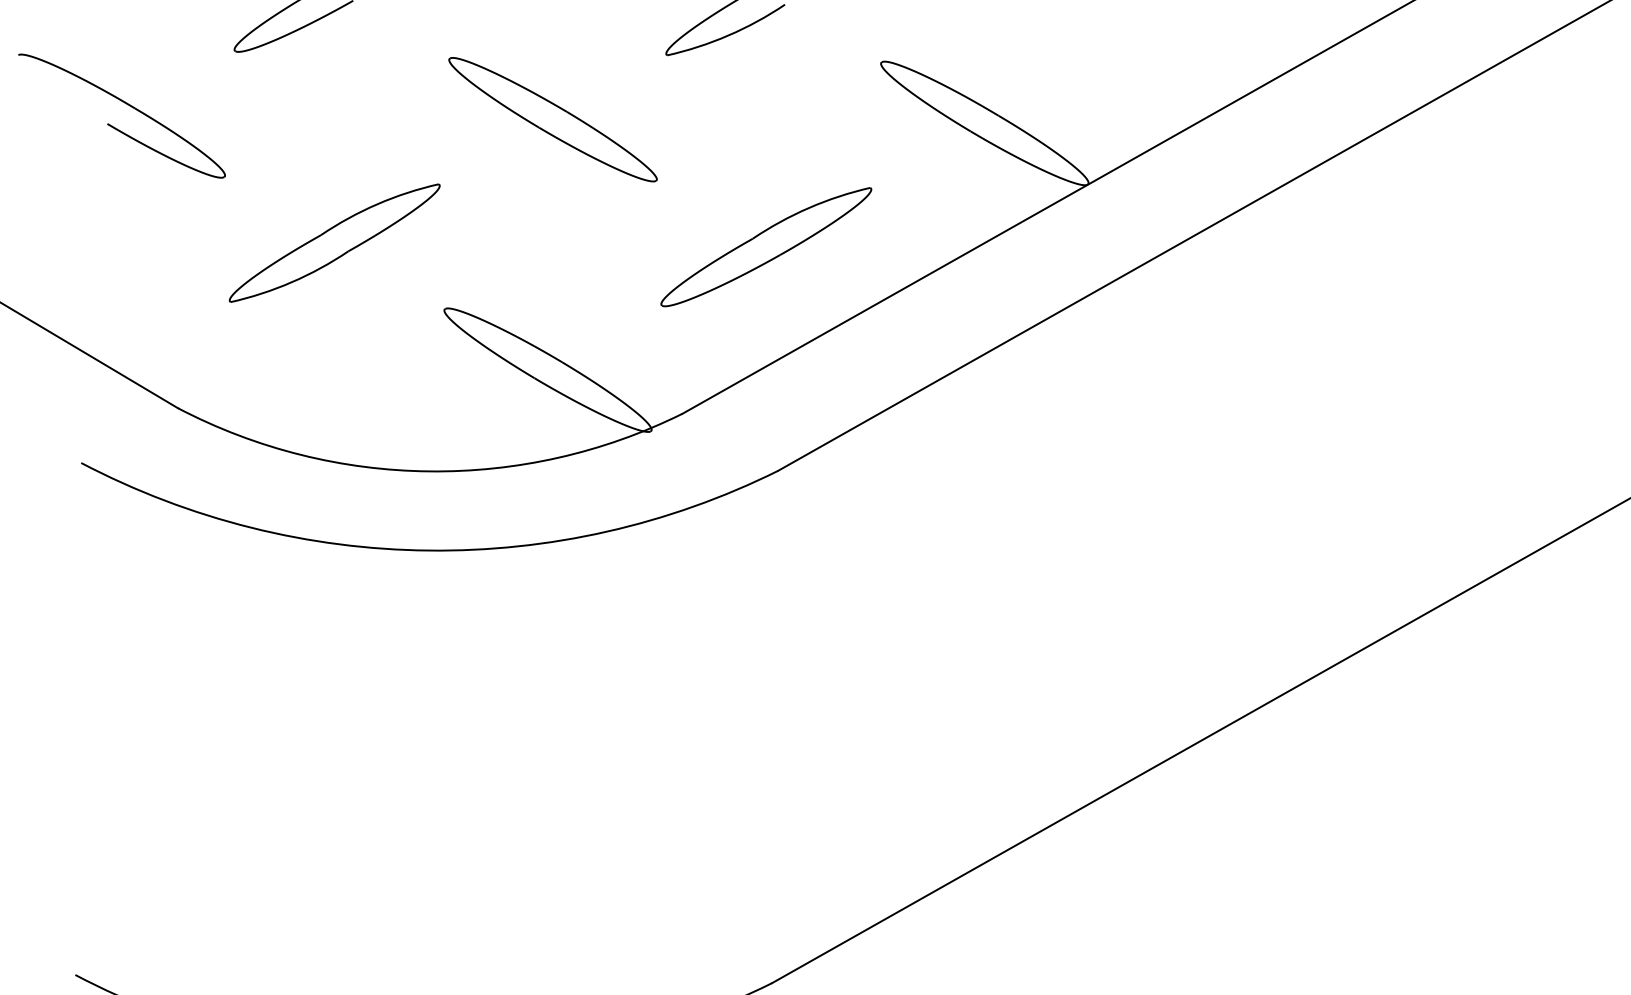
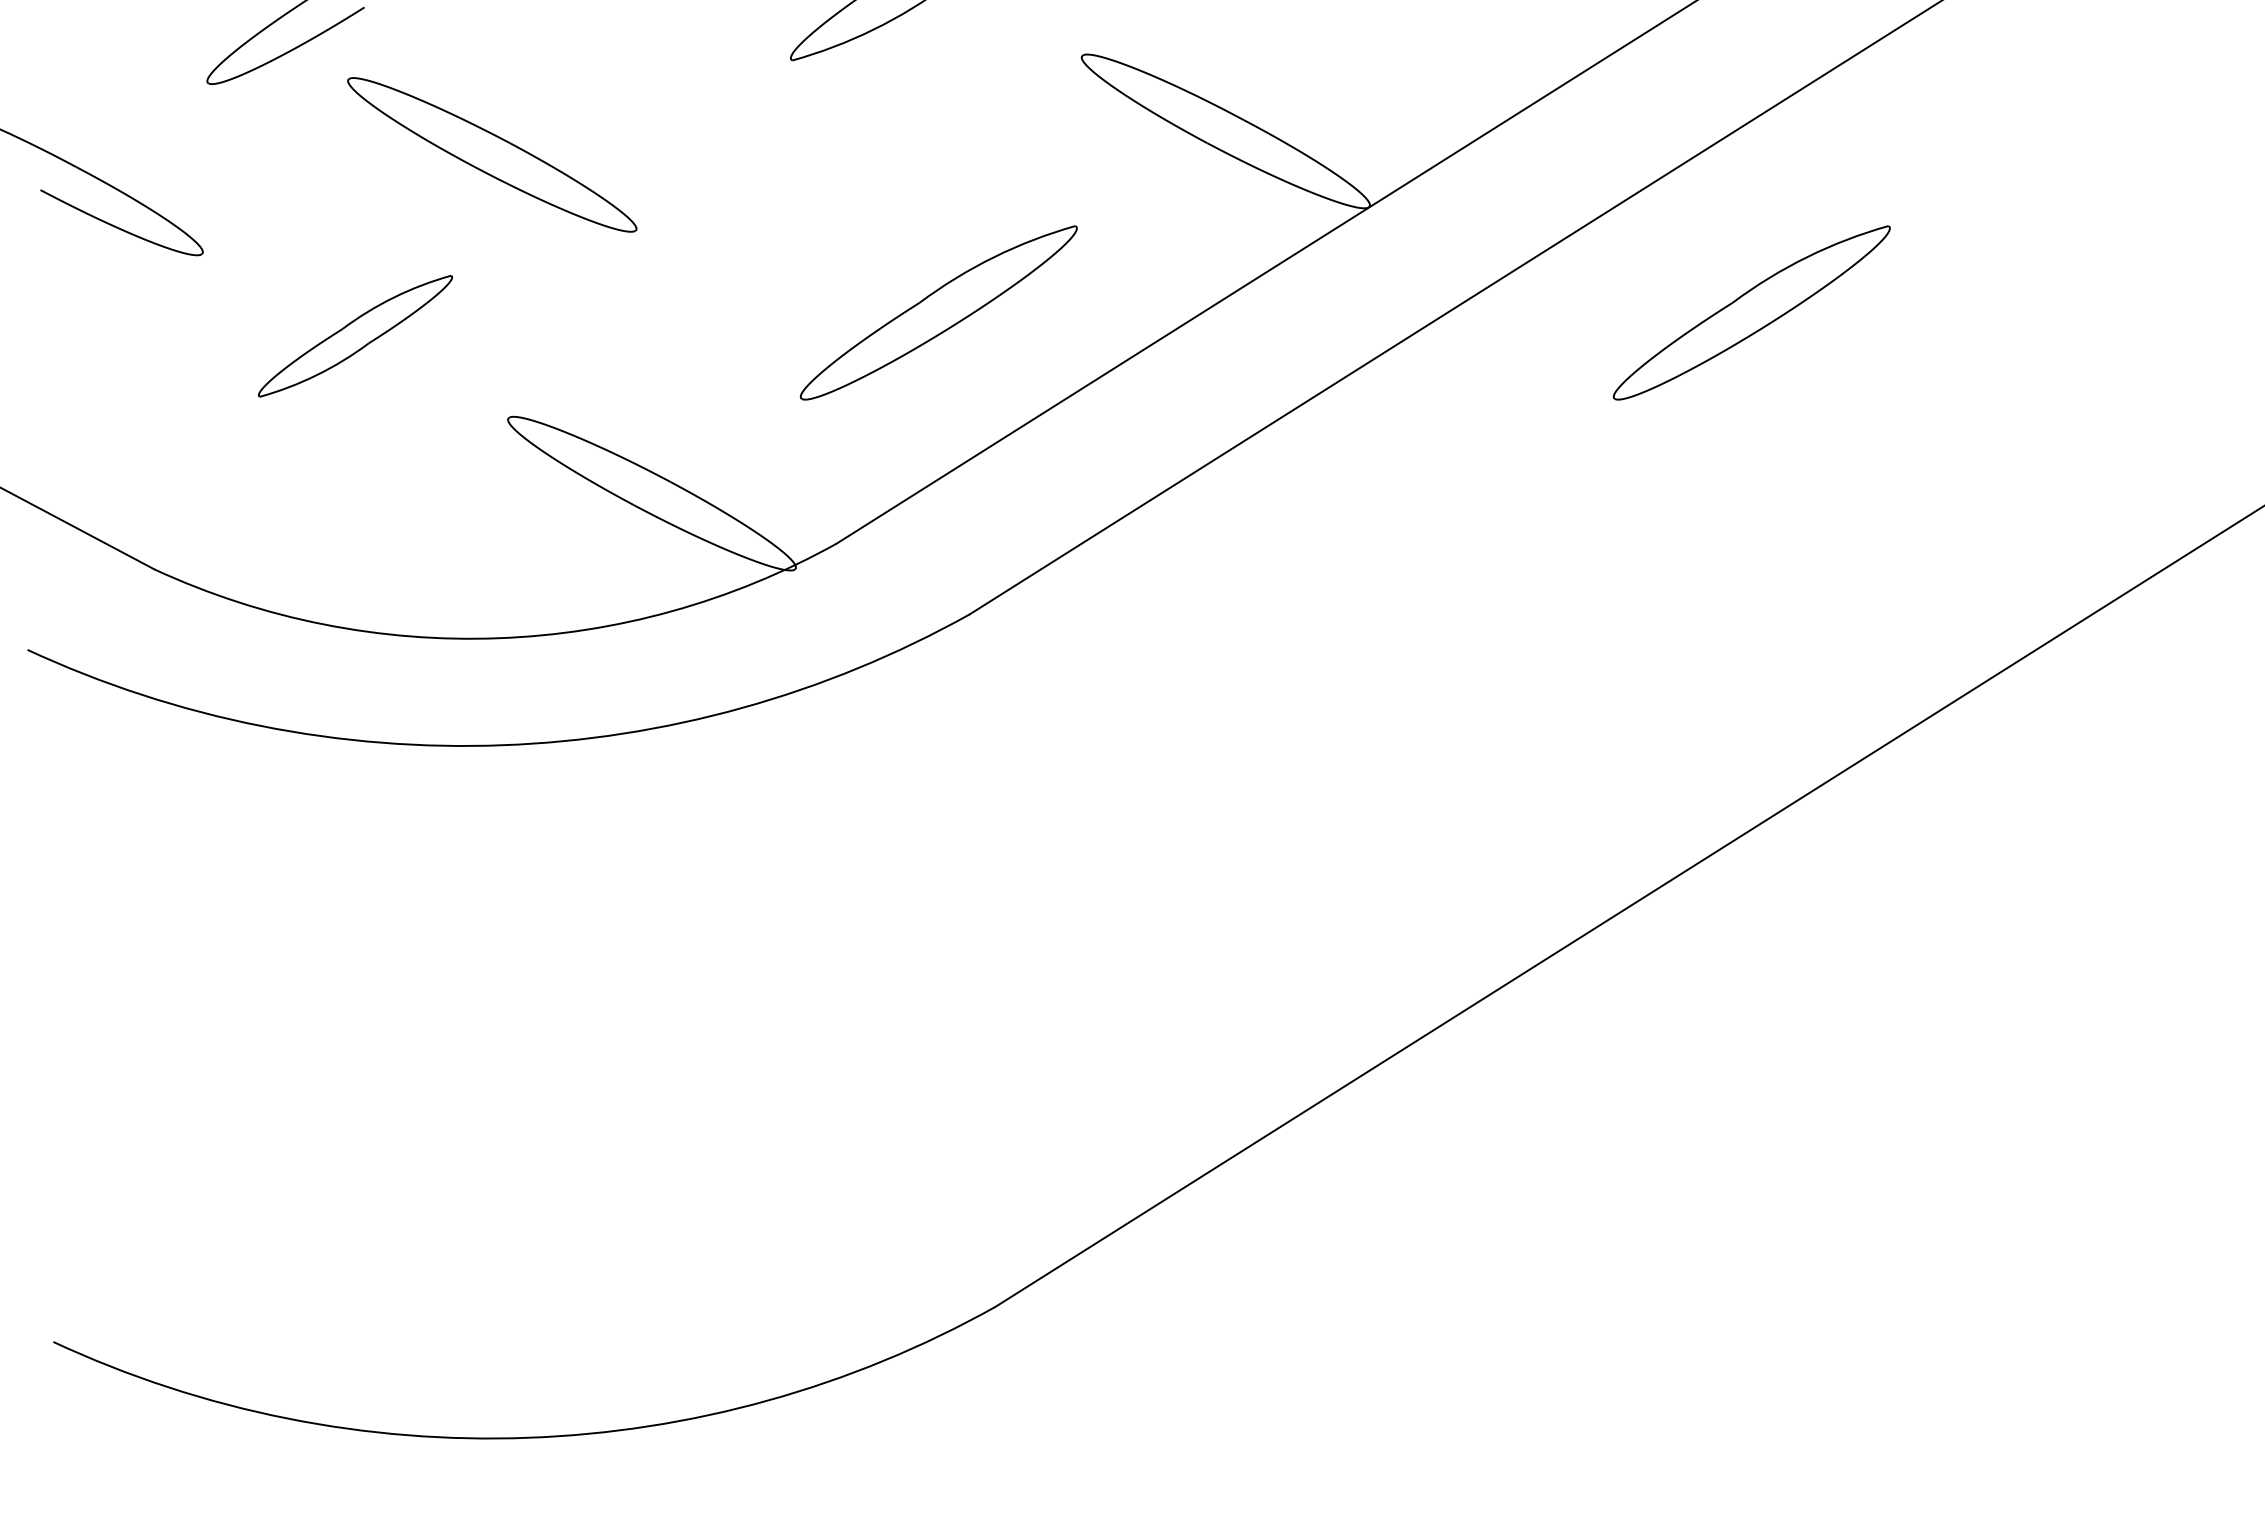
part: (553, 119) -> (492, 154), moved
part: (334, 243) -> (355, 336), size x0.7
part: (1366, 276) -> (1751, 312), added

